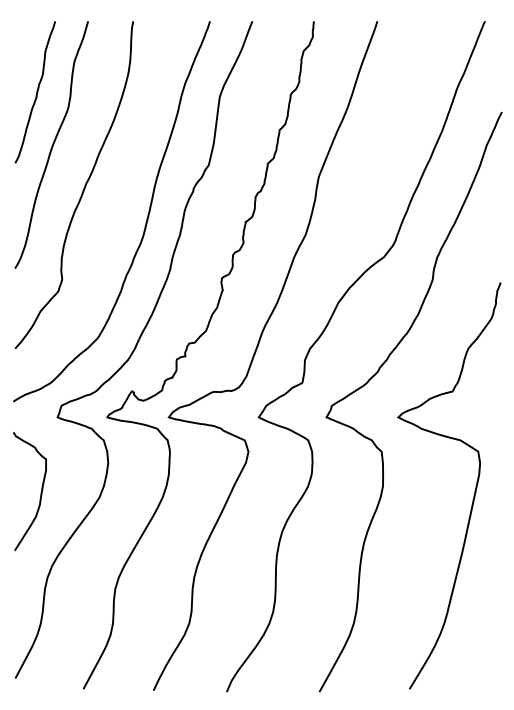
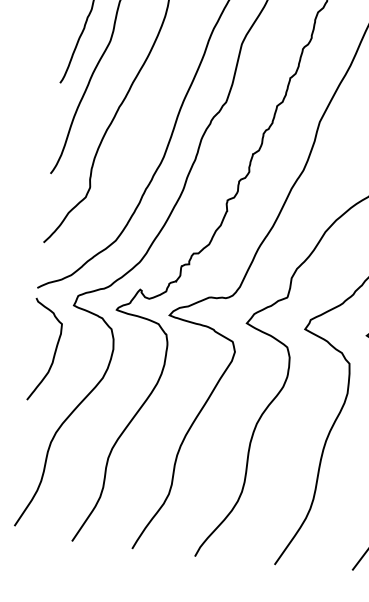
curve: (40, 492) -> (54, 352), moved

